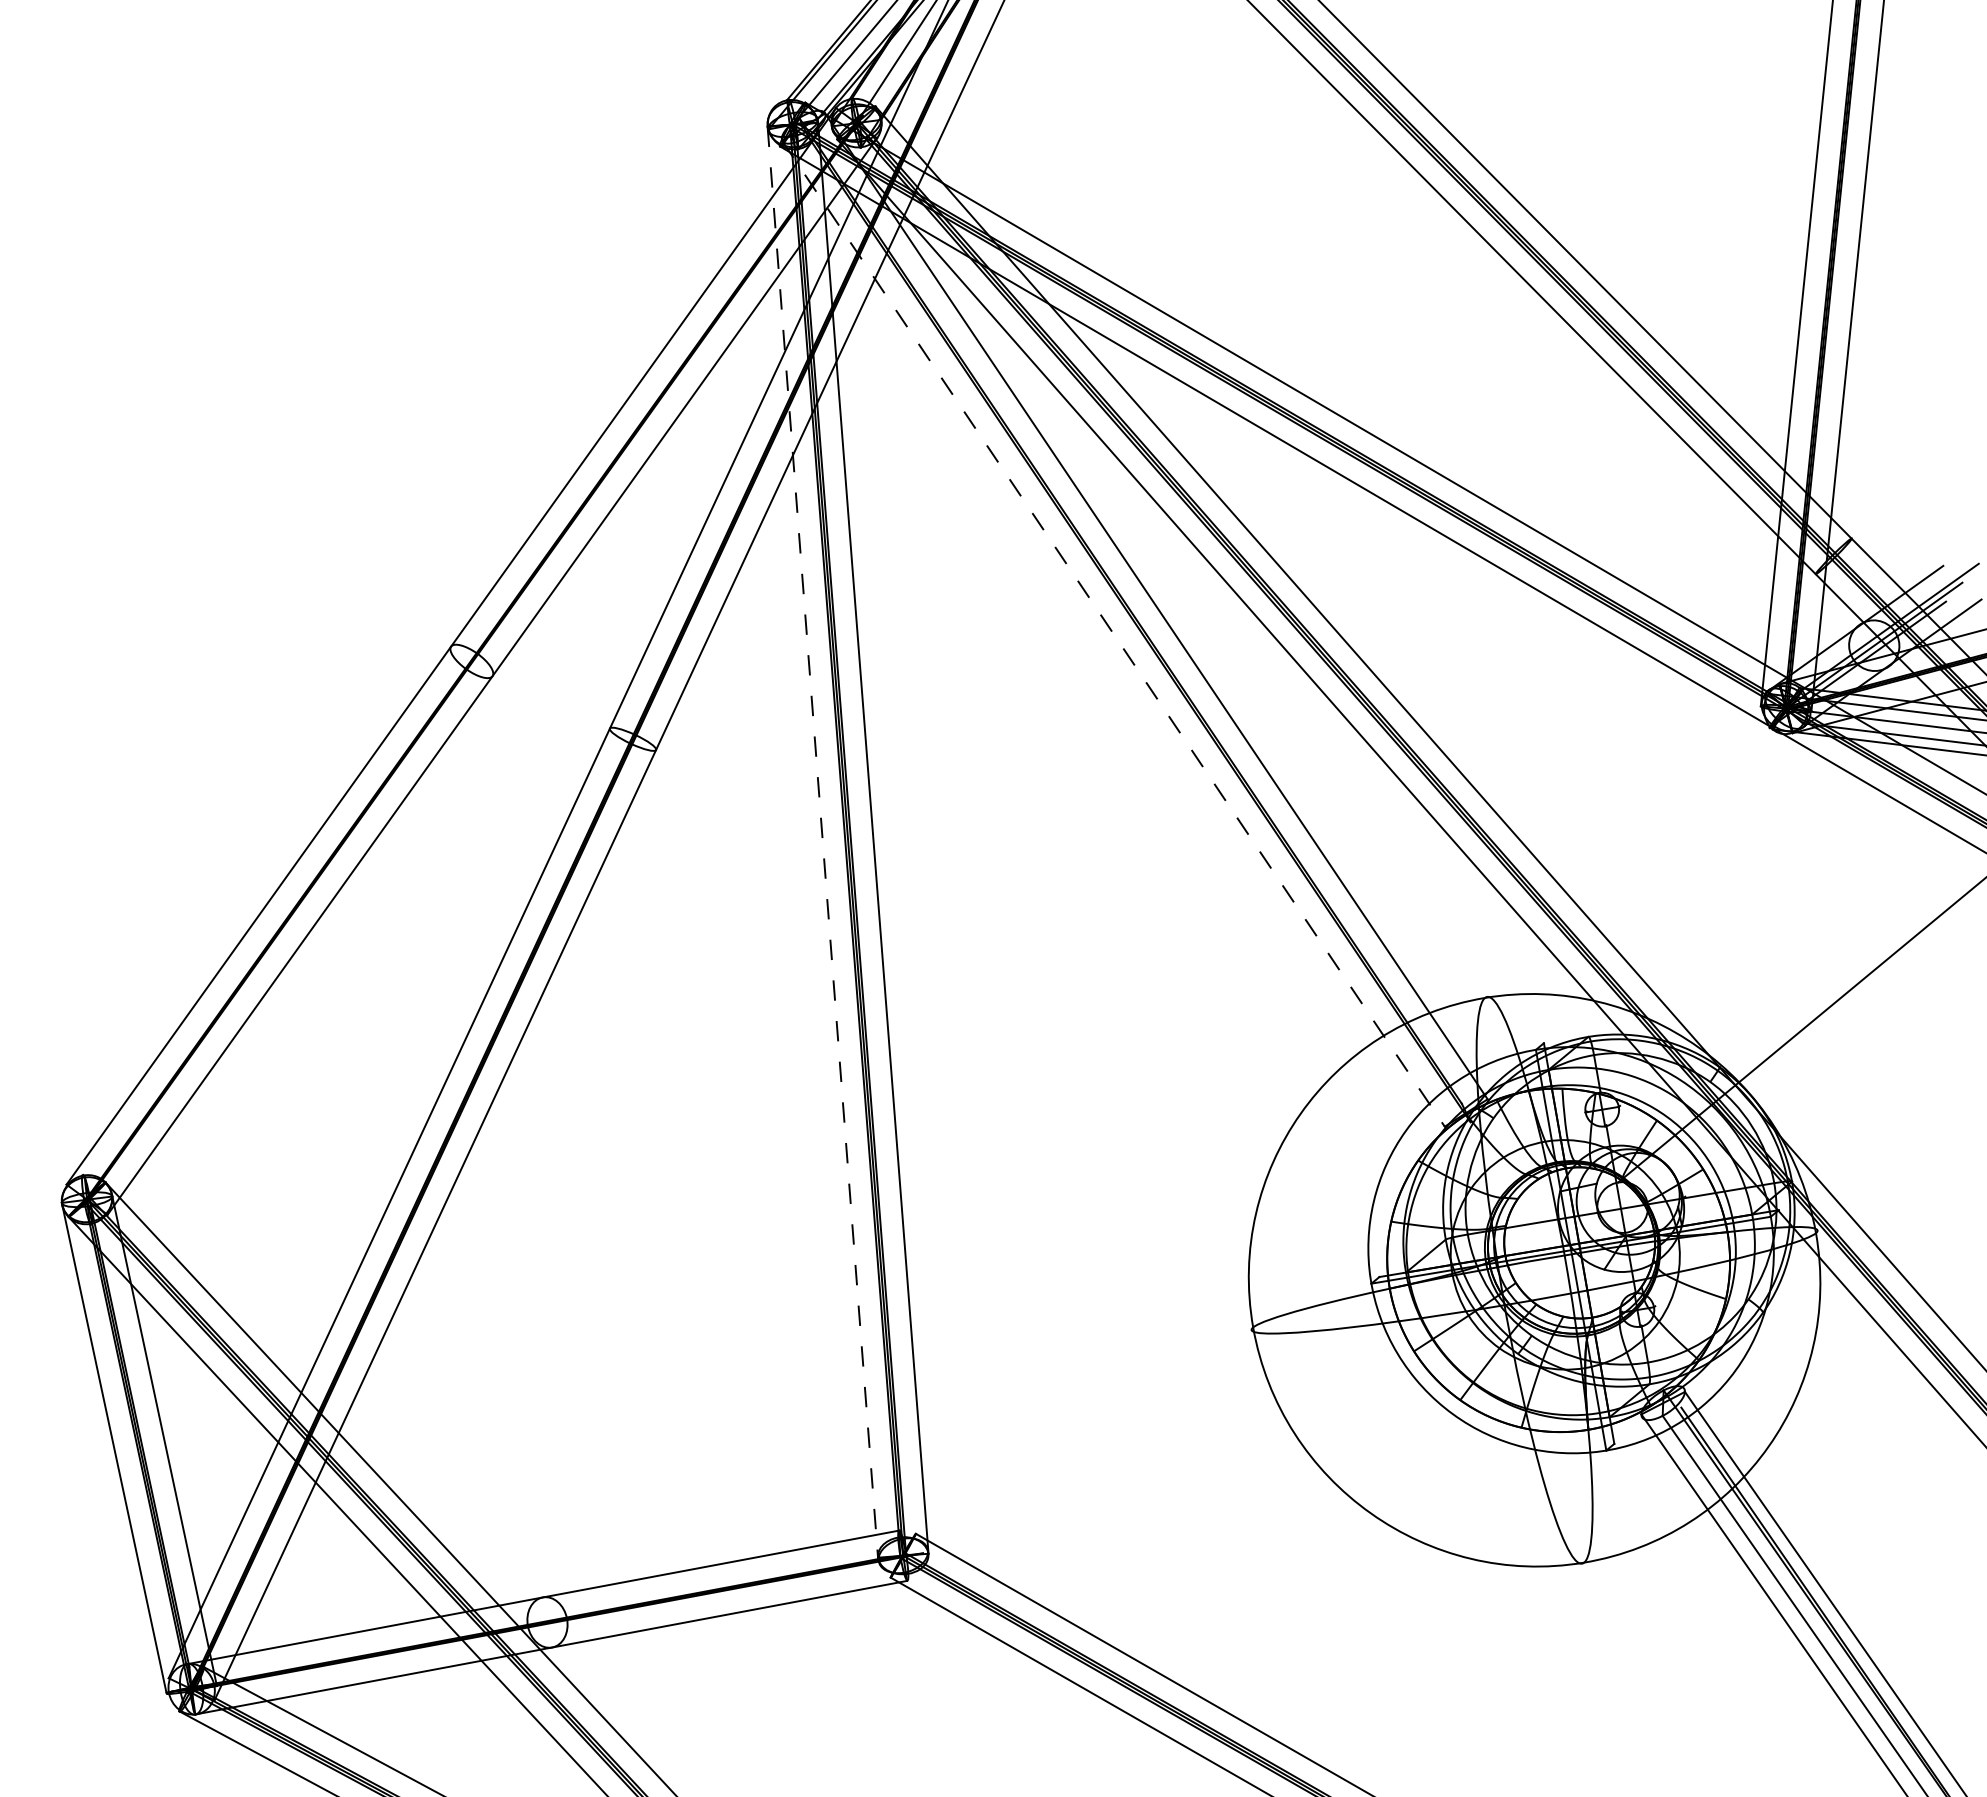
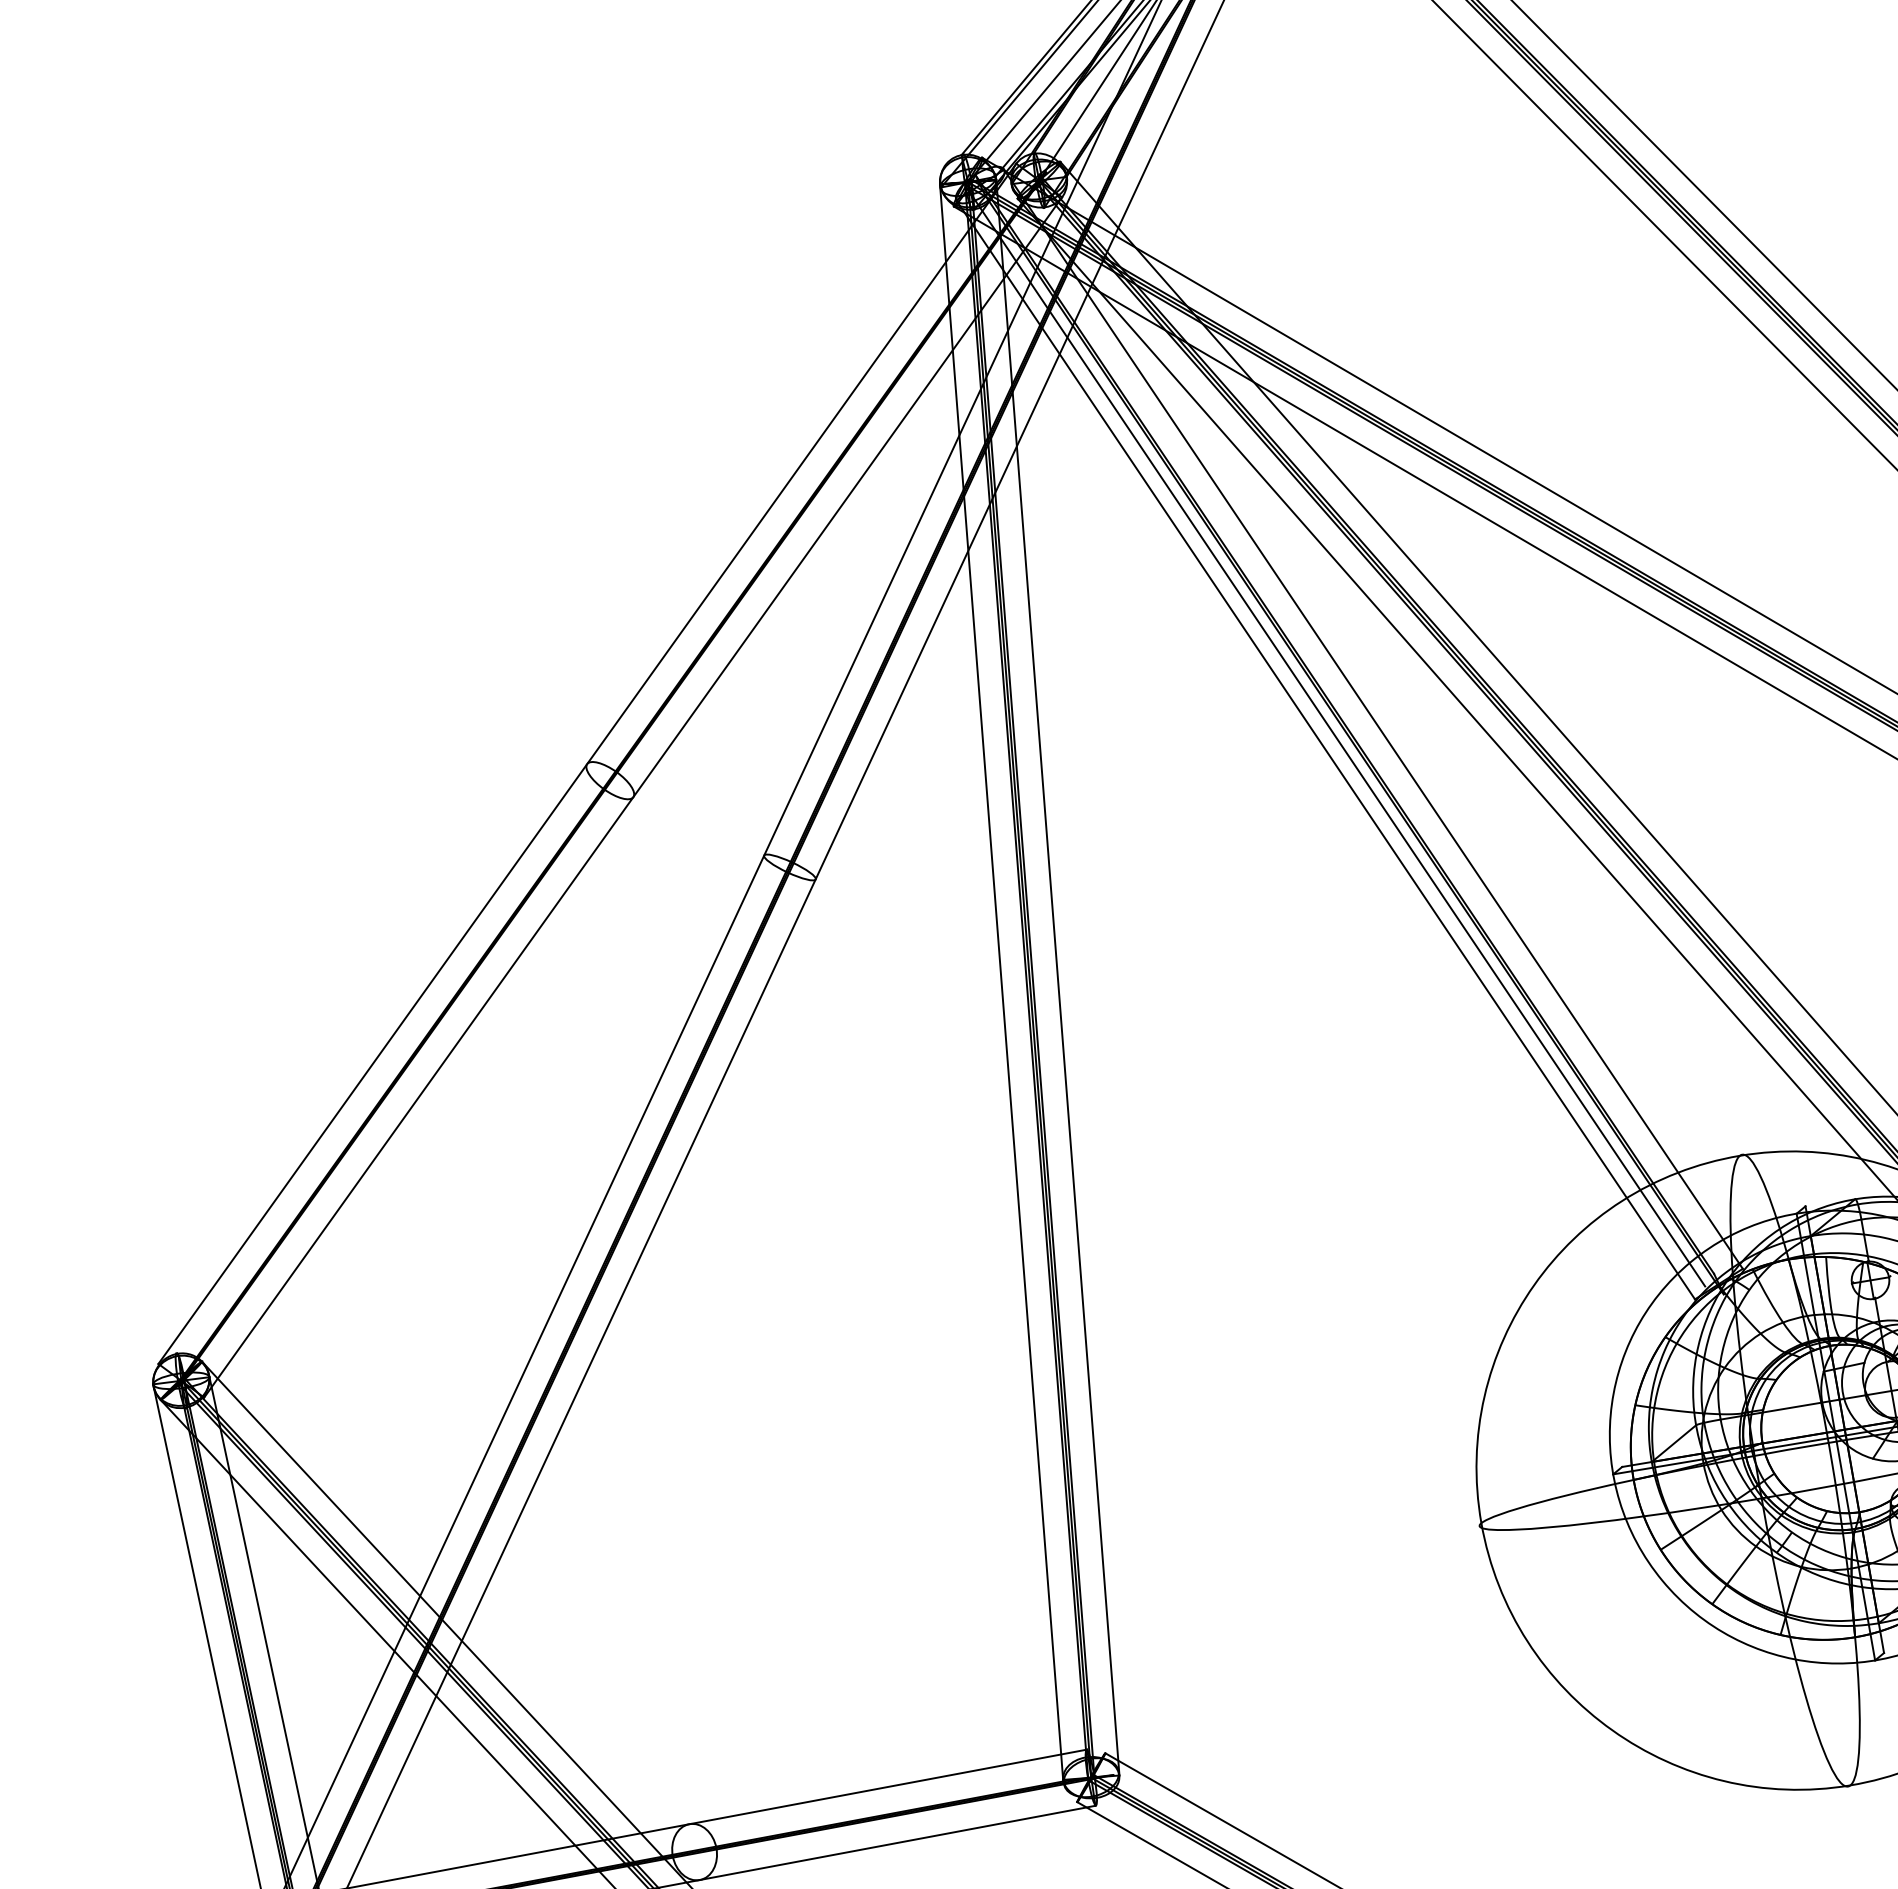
line: (1122, 622) -> (1335, 737), added
line: (1113, 633) -> (1325, 749), dashed -> solid
line: (822, 842) -> (1001, 982), dashed -> solid

